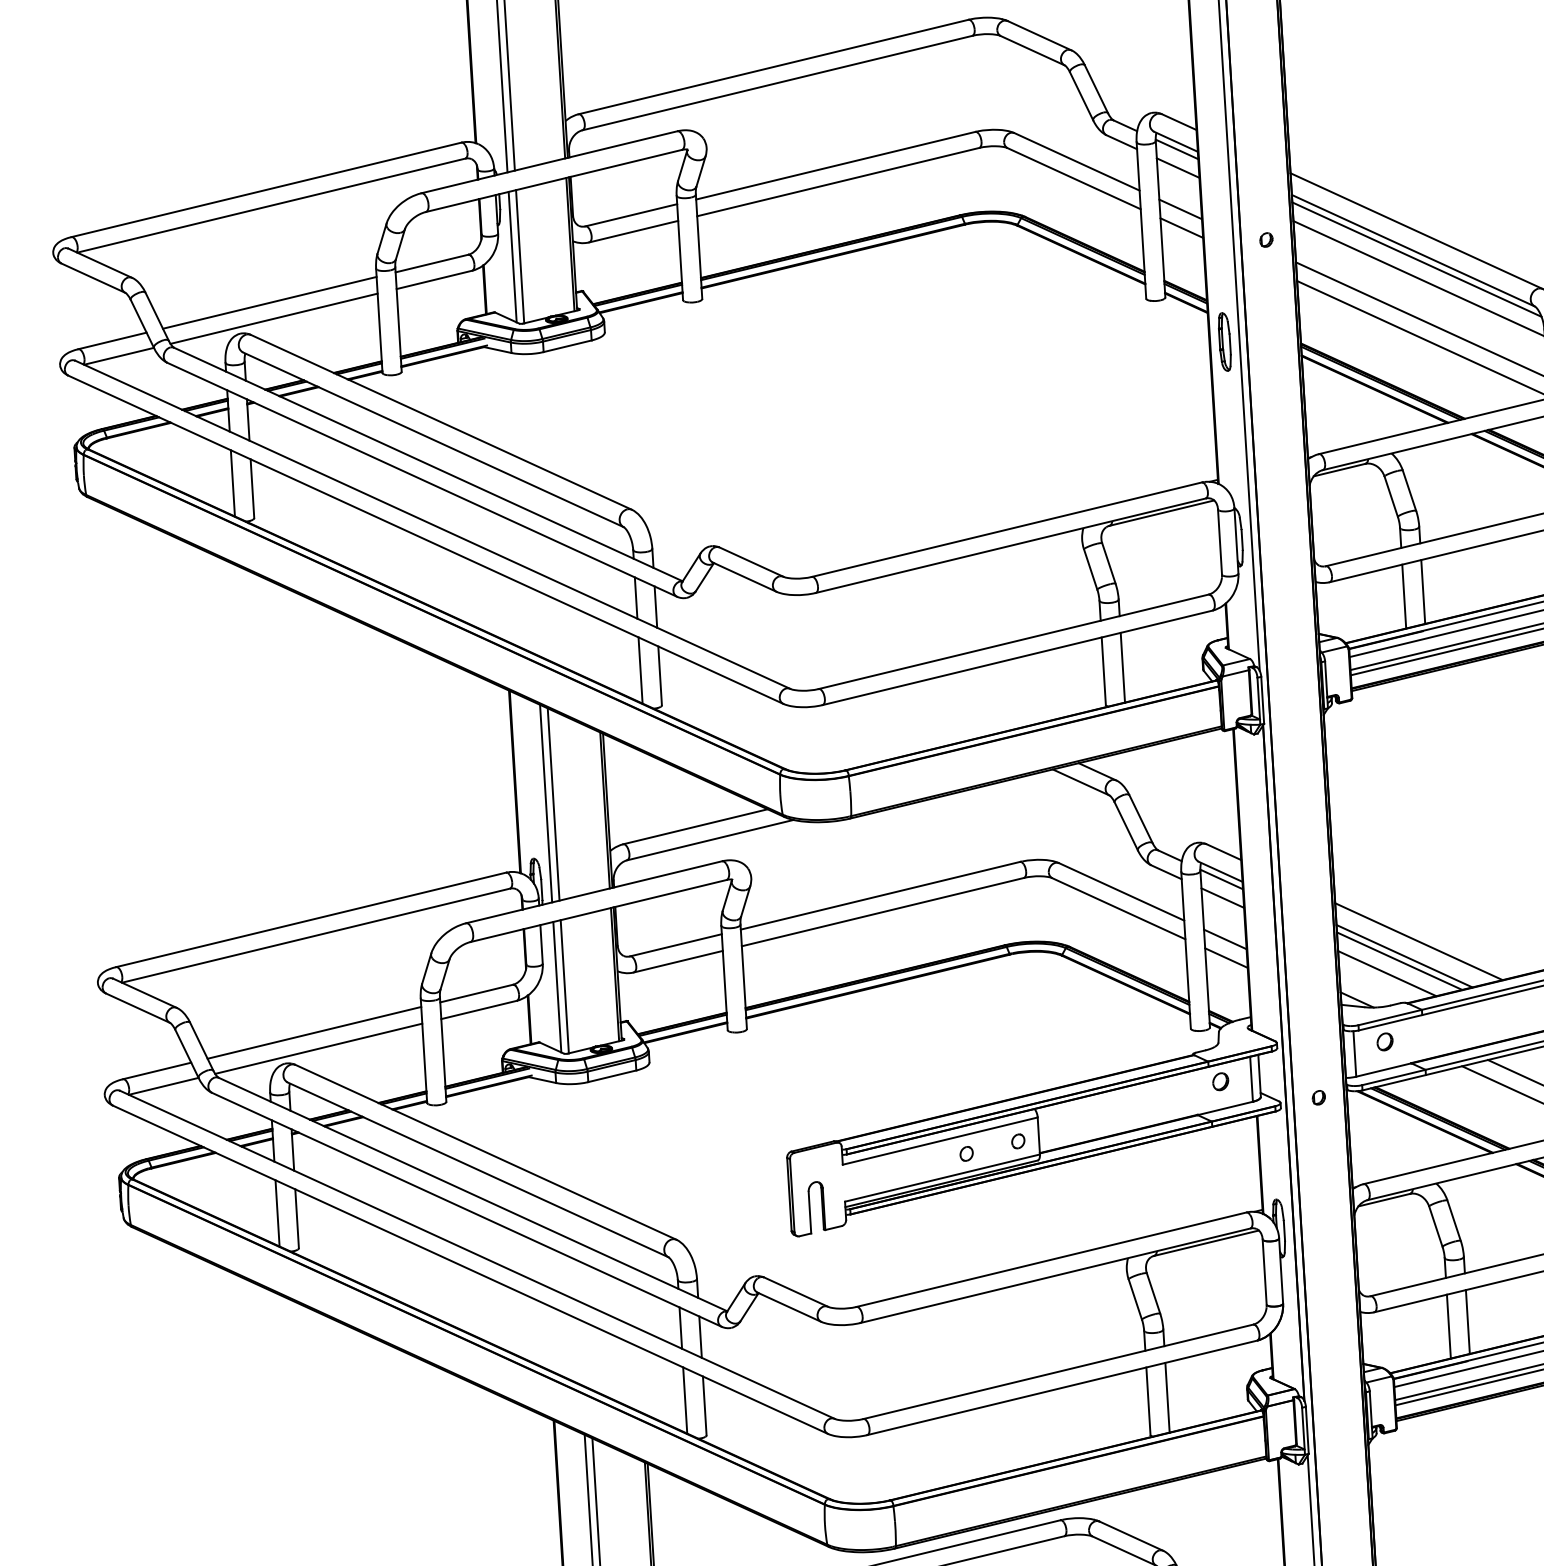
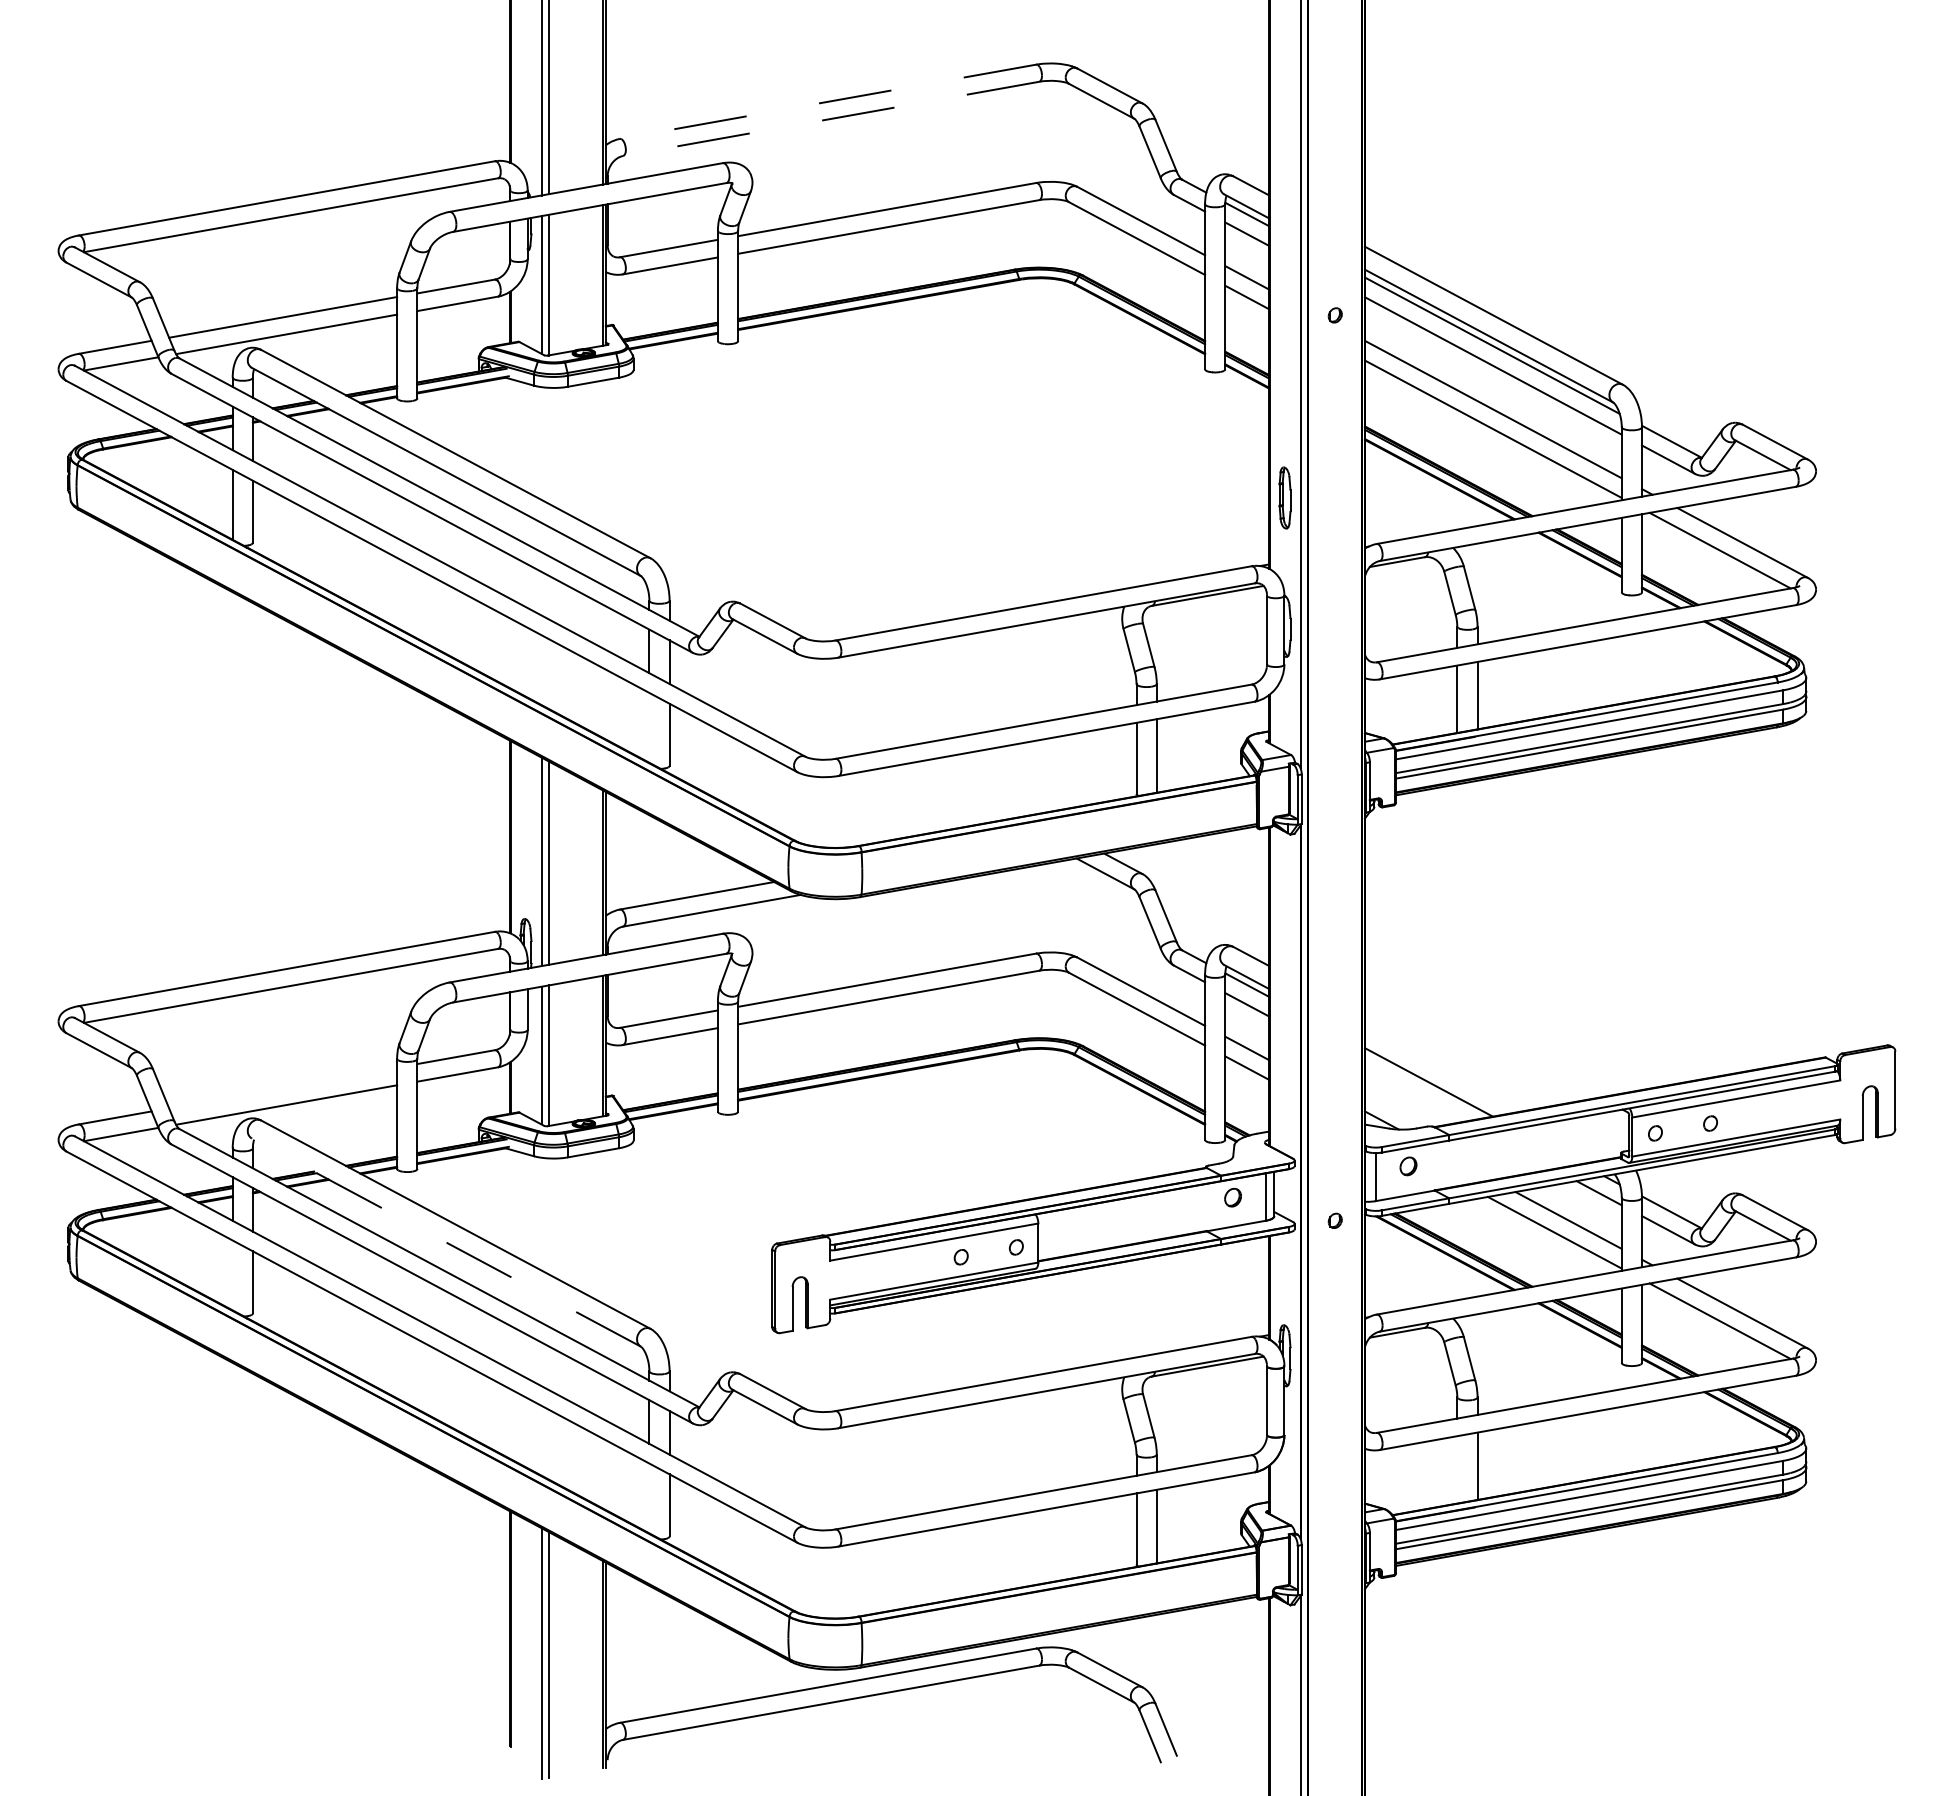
line: (772, 66) -> (827, 101), solid -> dashed
line: (776, 83) -> (830, 119), solid -> dashed
part: (1224, 341) -> (1284, 497), moved
line: (640, 670) -> (649, 727), removed
line: (1418, 941) -> (1450, 1062), removed
line: (1403, 956) -> (1433, 1077), removed
line: (1386, 973) -> (1414, 1094), removed
line: (314, 1032) -> (283, 1087), removed
line: (478, 1169) -> (446, 1242), solid -> dashed
line: (277, 1213) -> (232, 1275), removed
line: (1449, 1326) -> (1457, 1469), removed
line: (685, 1400) -> (649, 1498), removed

